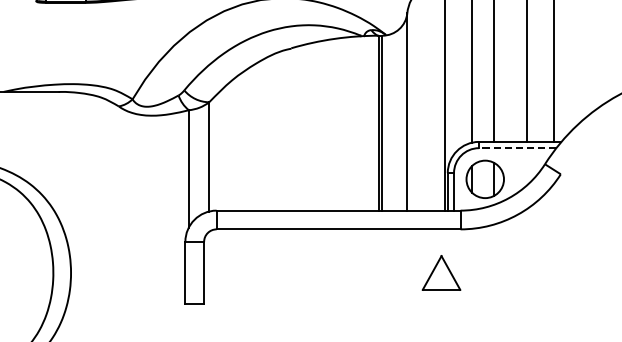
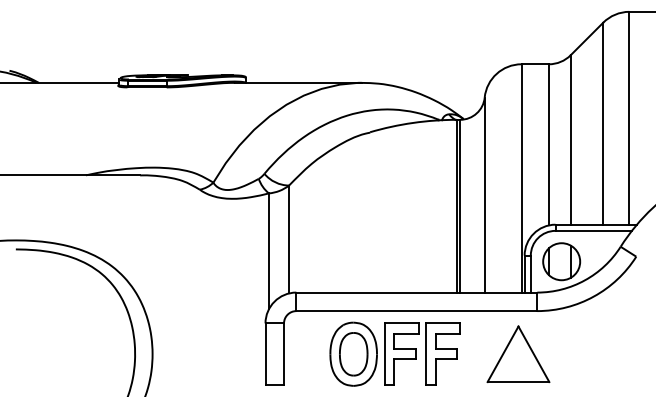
line: (517, 147) -> (593, 230), dashed -> solid
part: (315, 272) -> (394, 353), added
part: (441, 272) -> (518, 353), size x1.67

